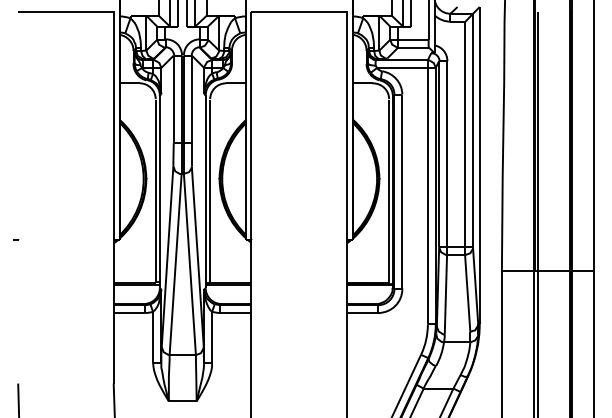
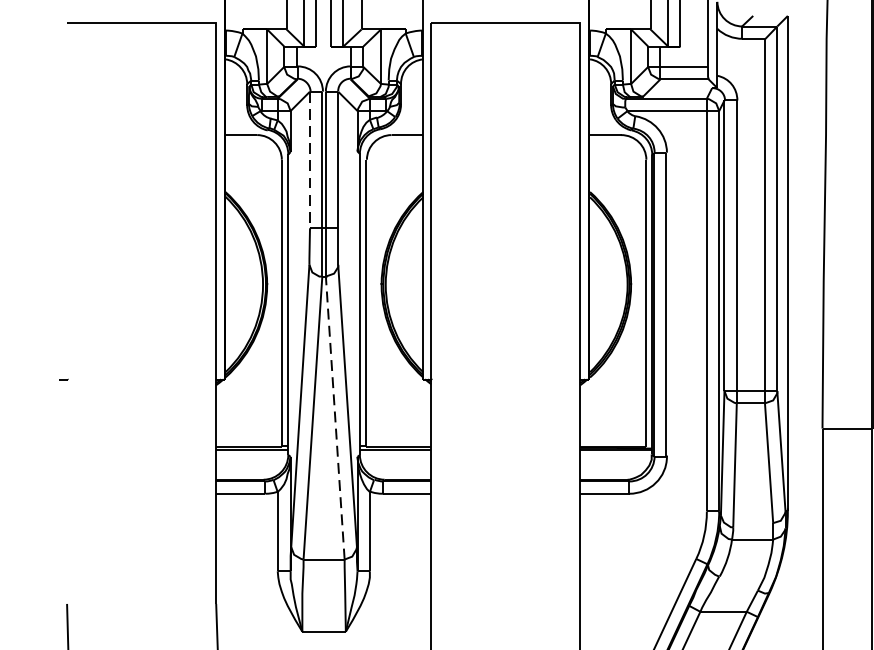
line: (173, 100) -> (309, 161), solid -> dashed
line: (189, 263) -> (334, 416), solid -> dashed

